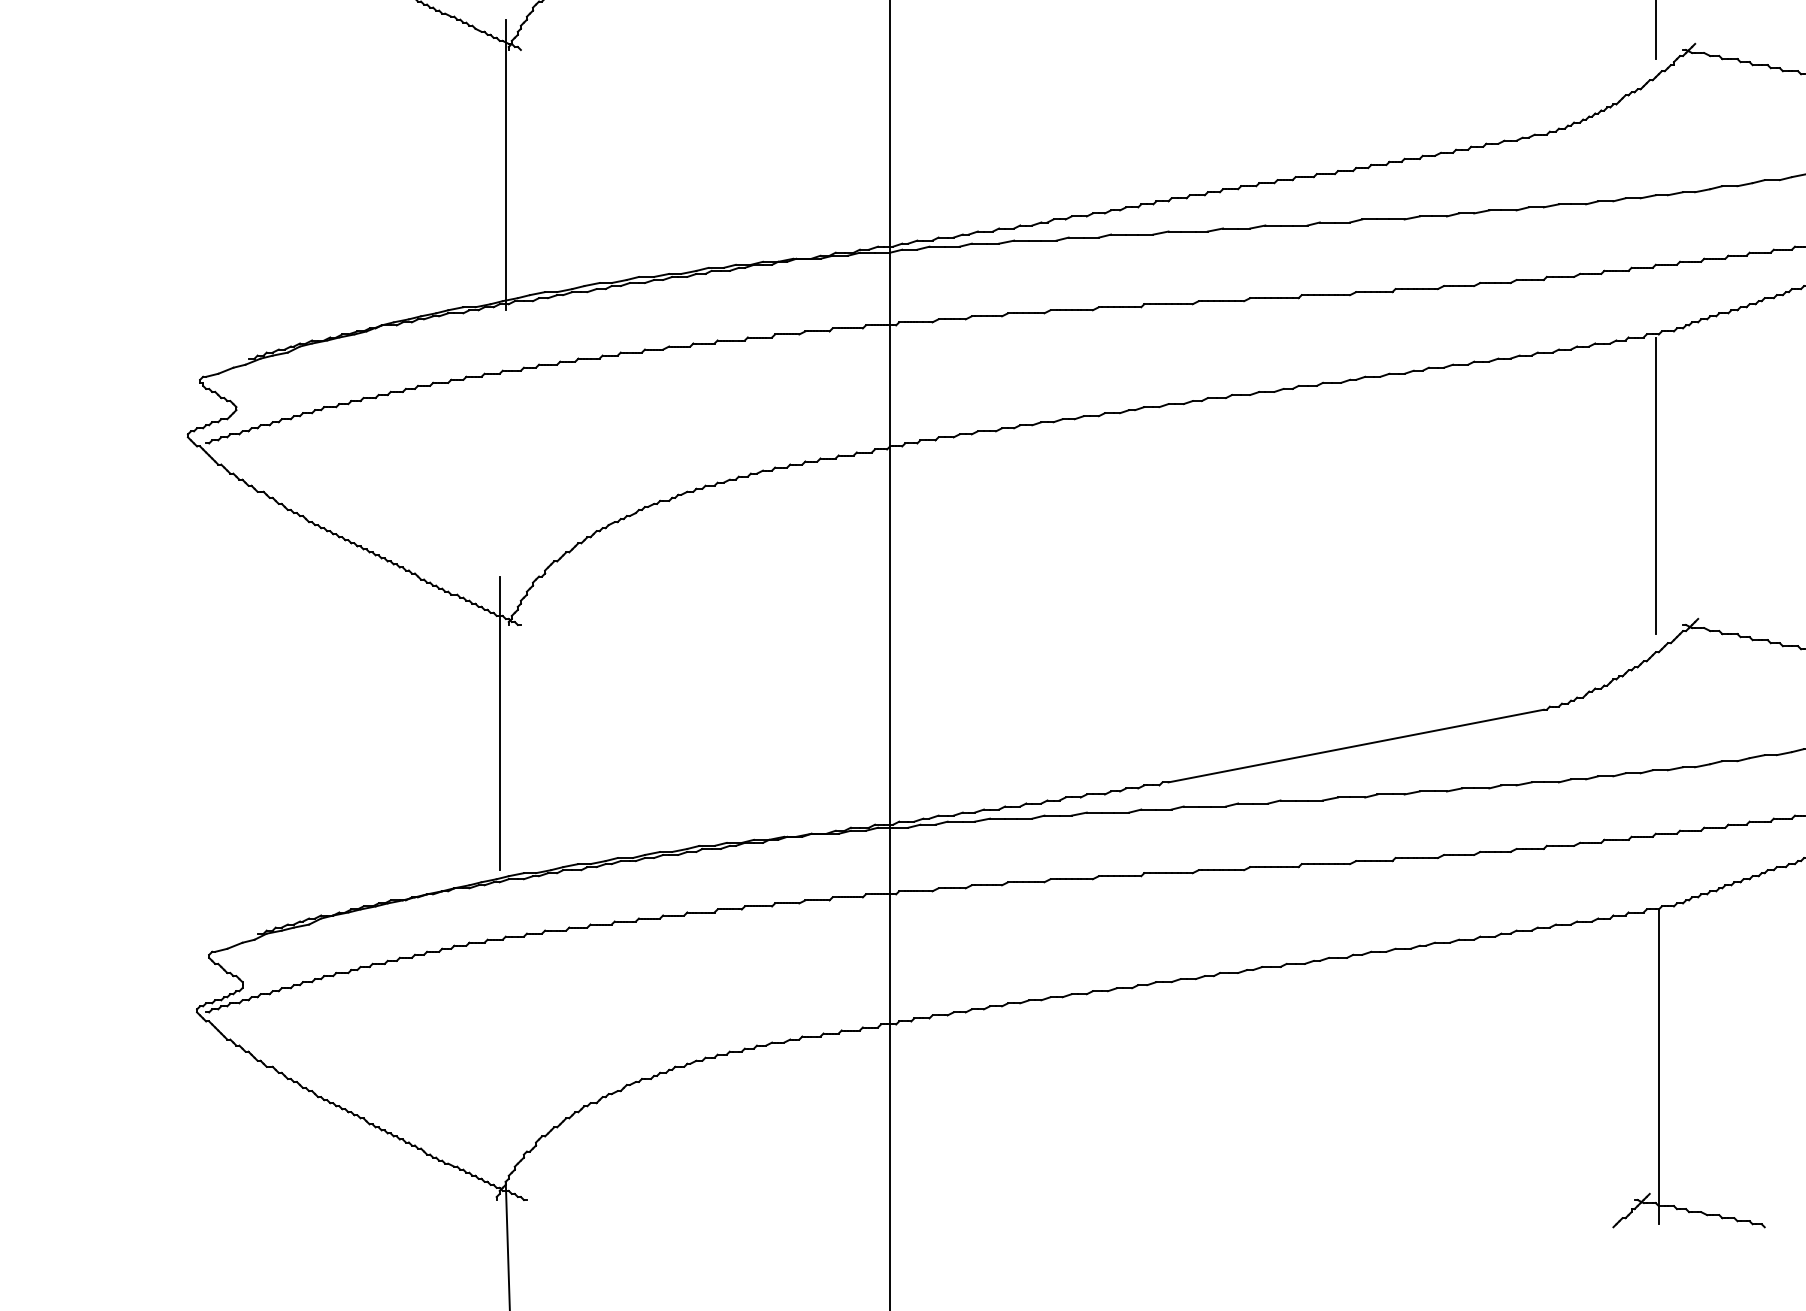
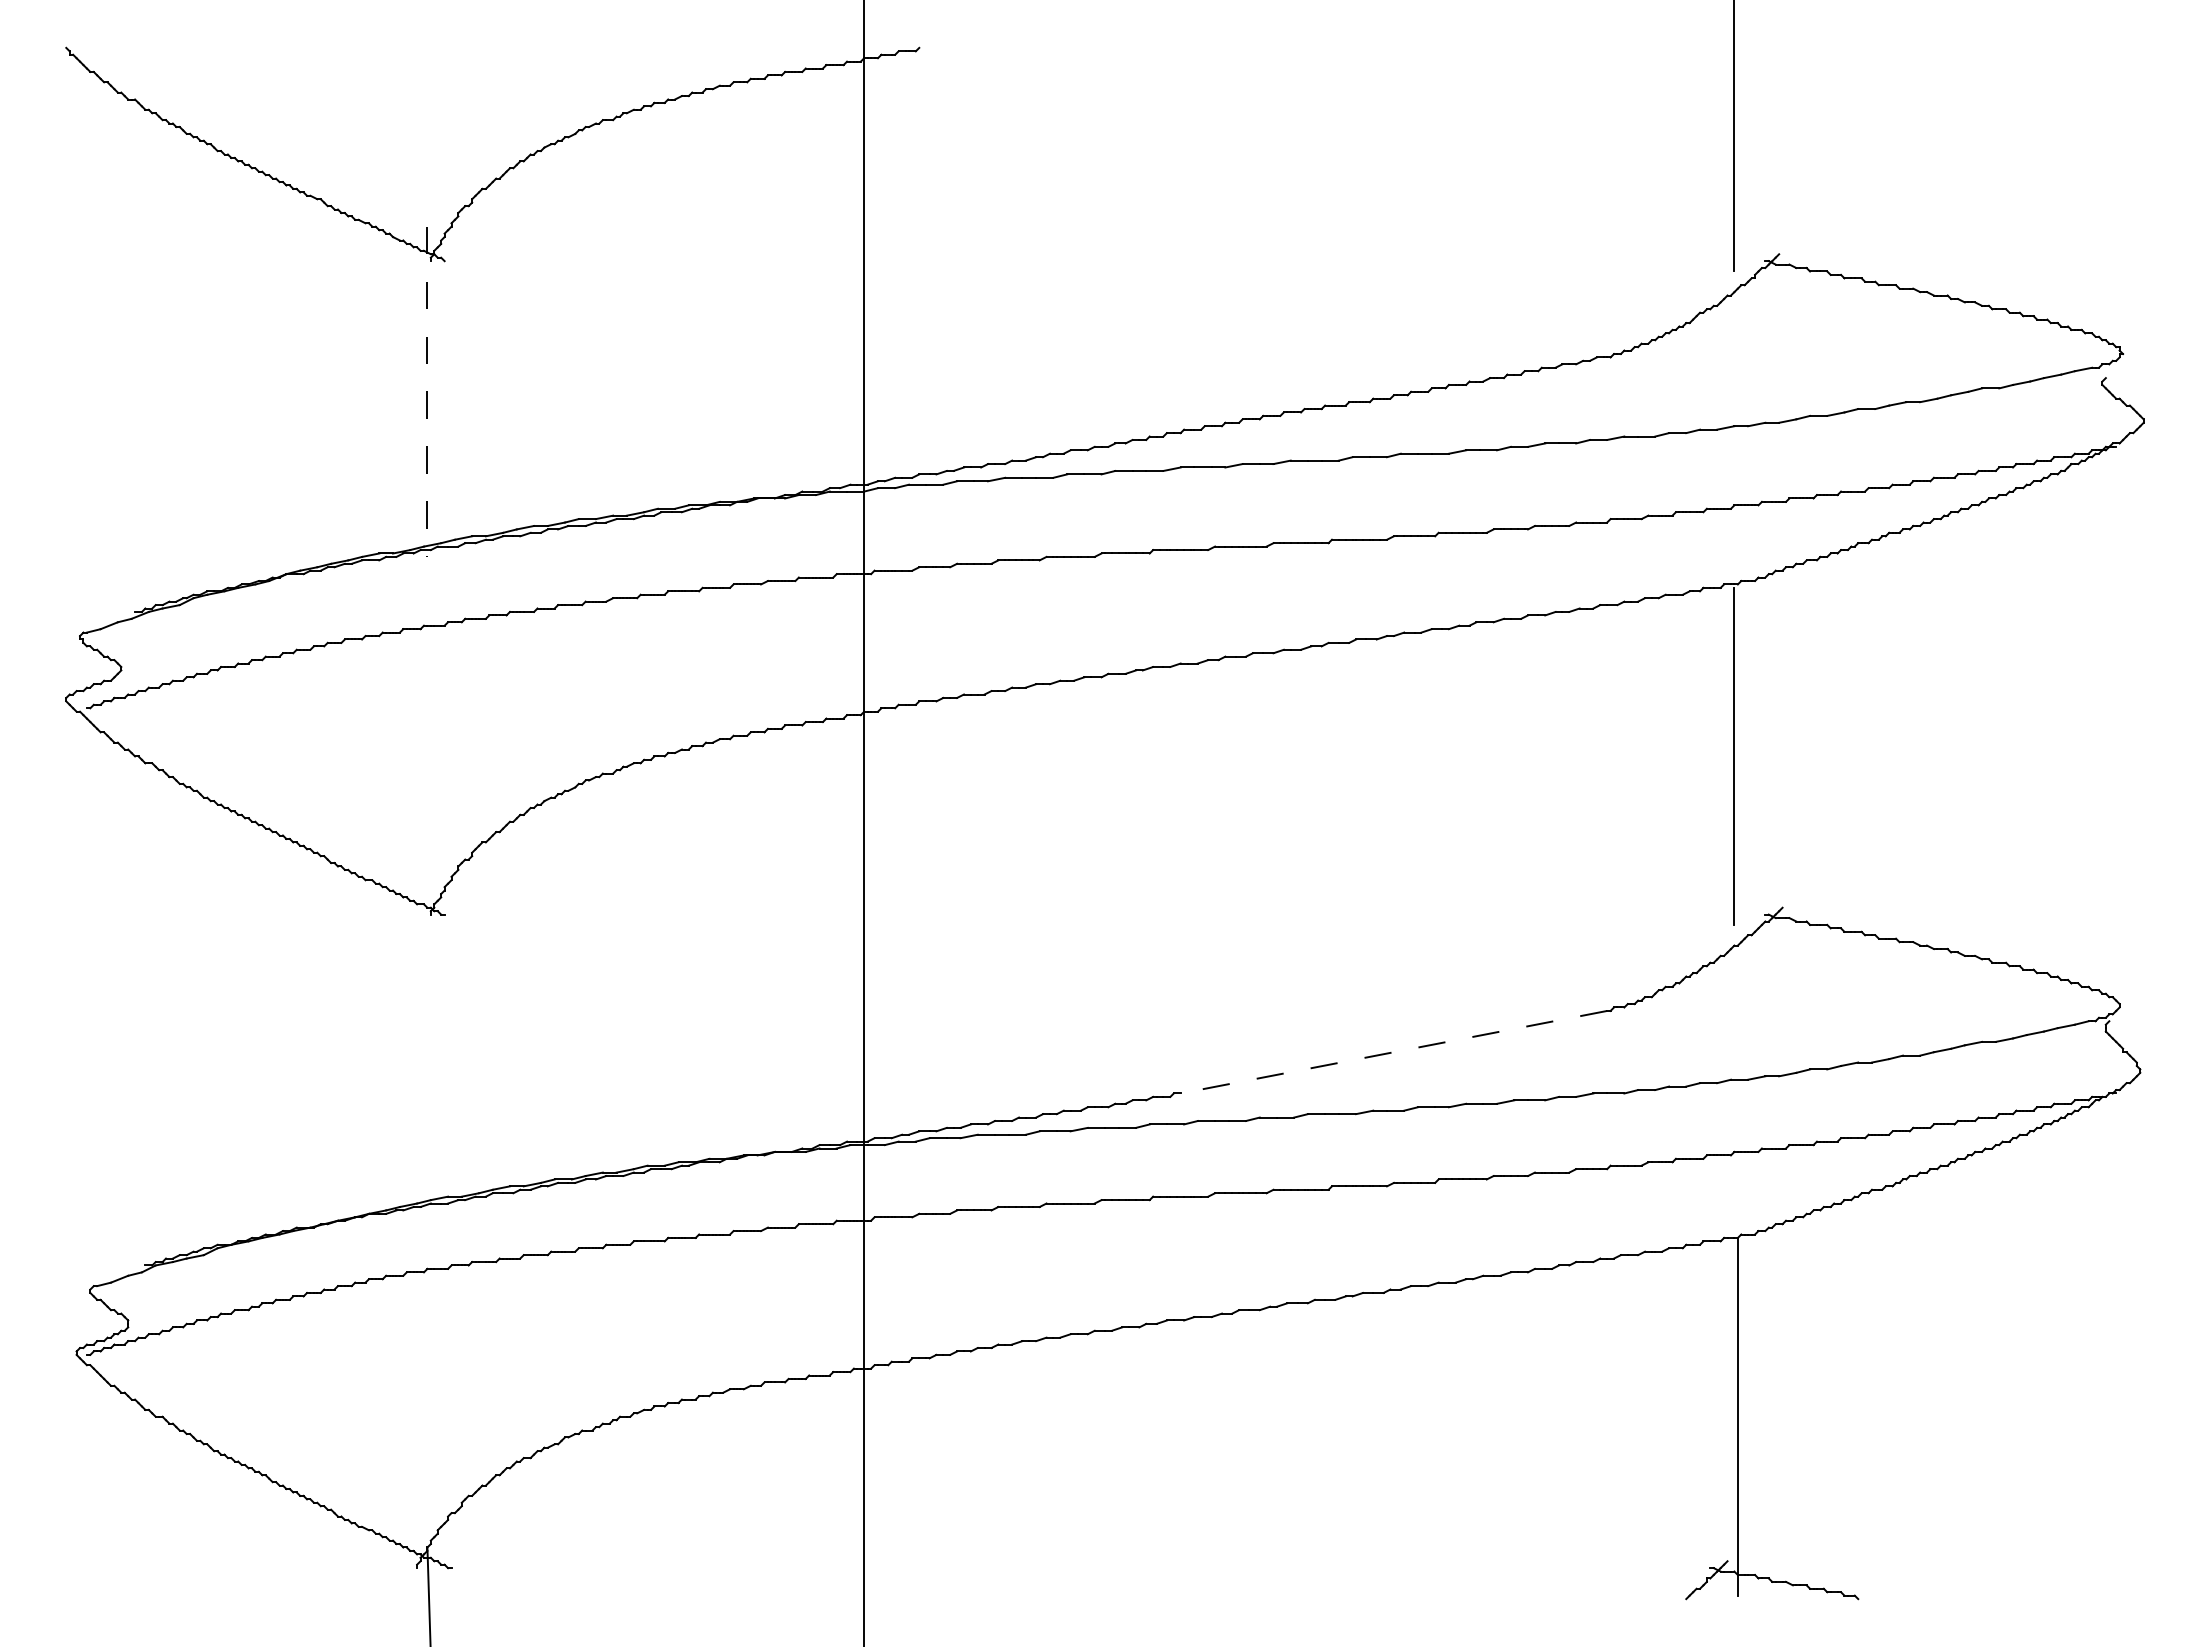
line: (505, 165) -> (427, 392), solid -> dashed
line: (499, 723) -> (420, 1026), removed
line: (1355, 746) -> (1393, 1052), solid -> dashed

